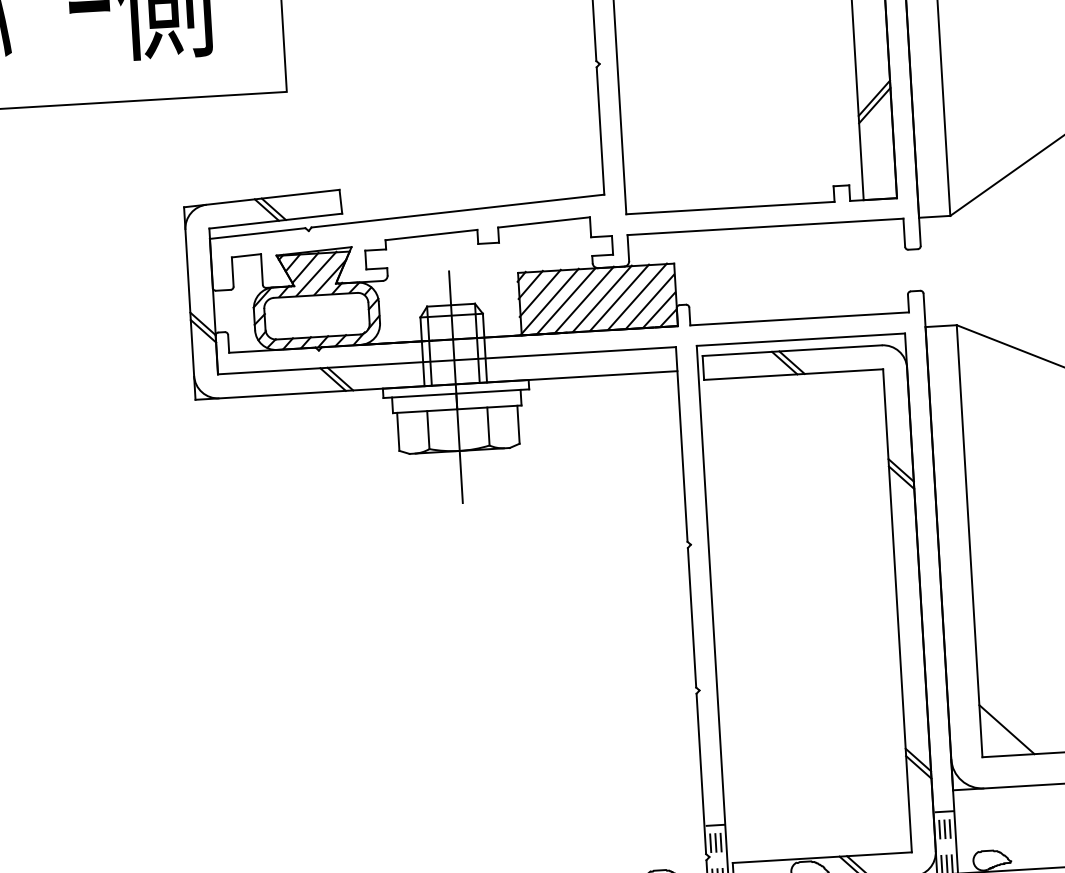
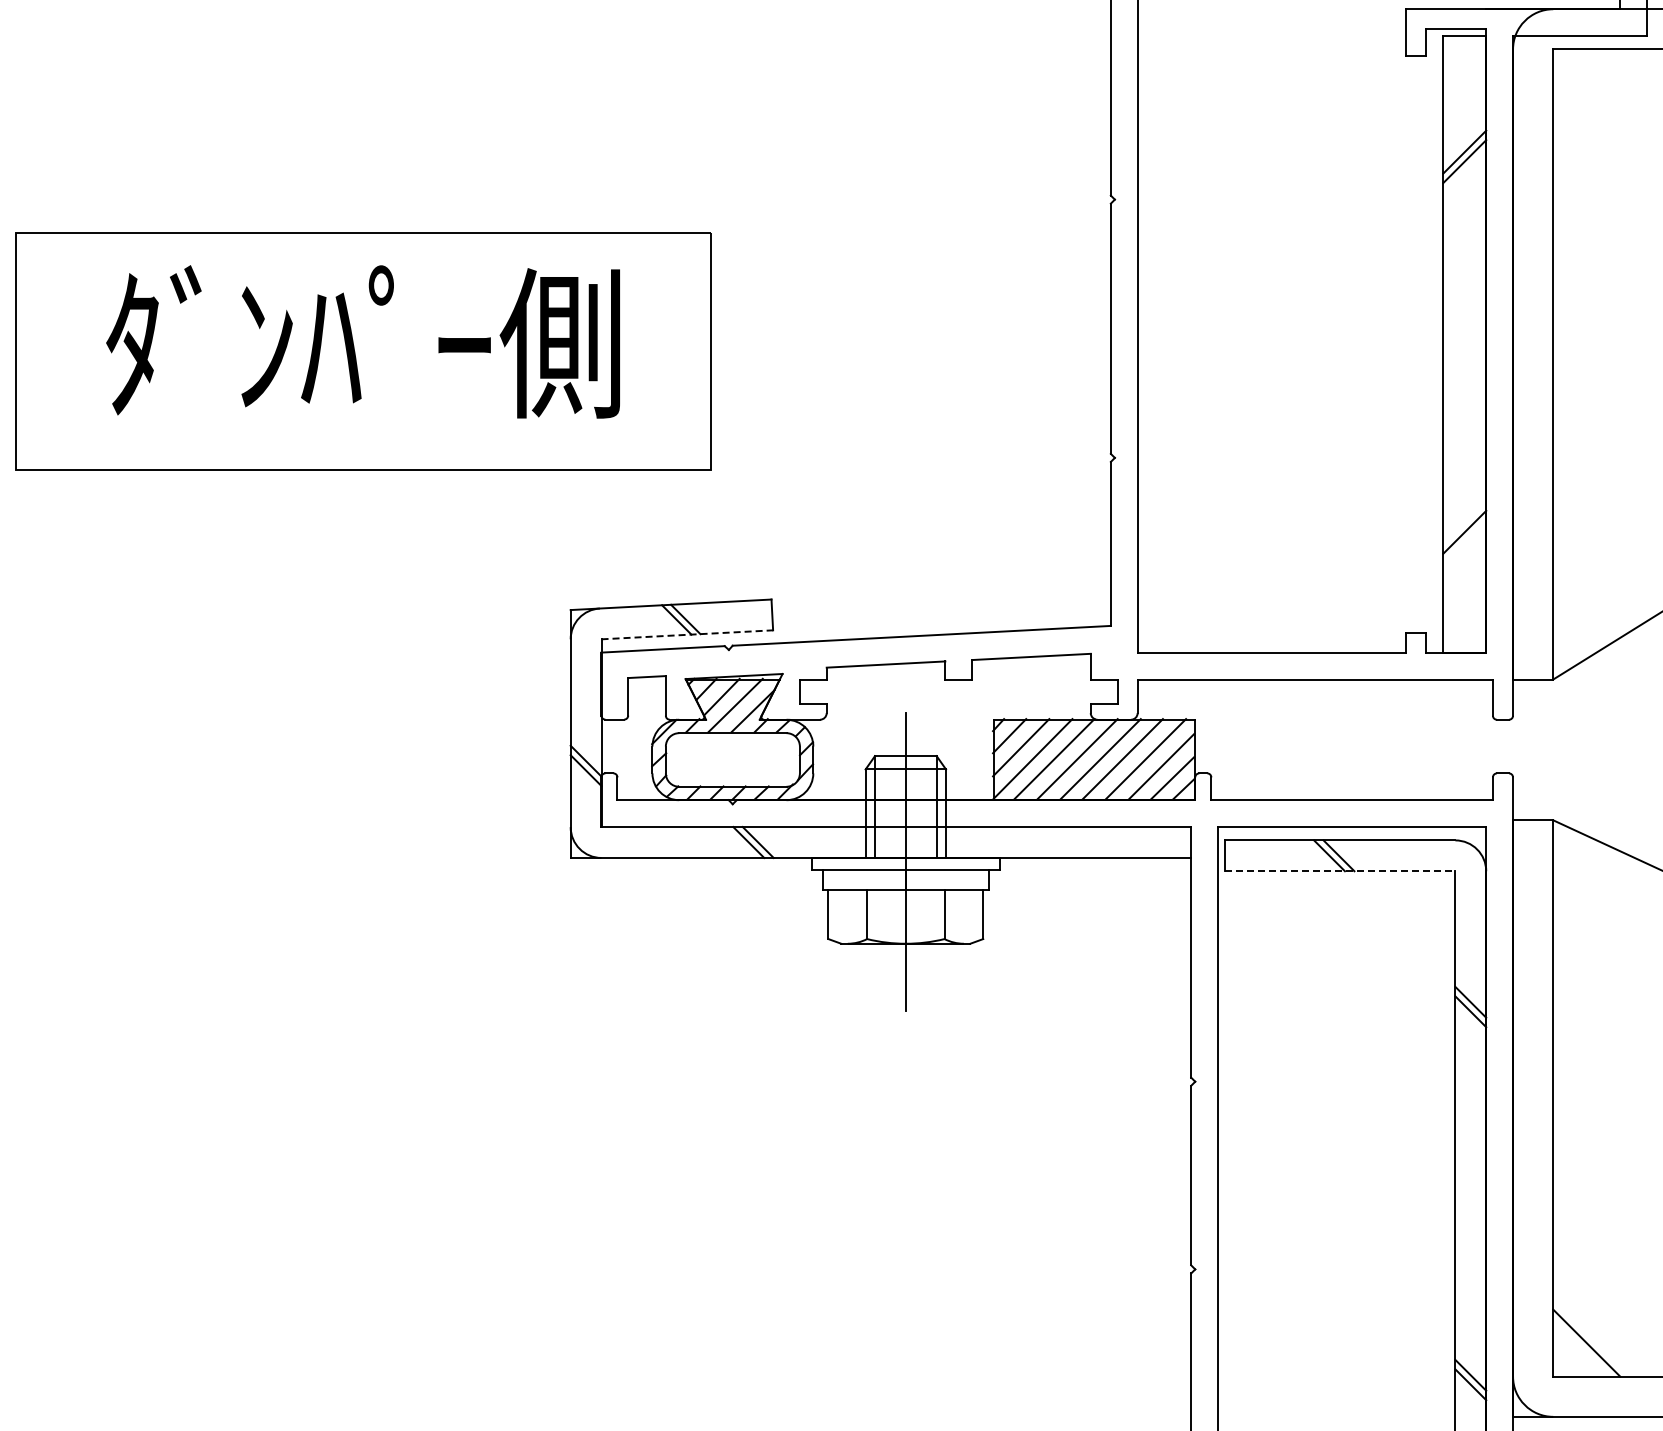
line: (874, 98) -> (1464, 522), removed
line: (275, 220) -> (687, 634), solid -> dashed
line: (793, 374) -> (1340, 871), solid -> dashed

